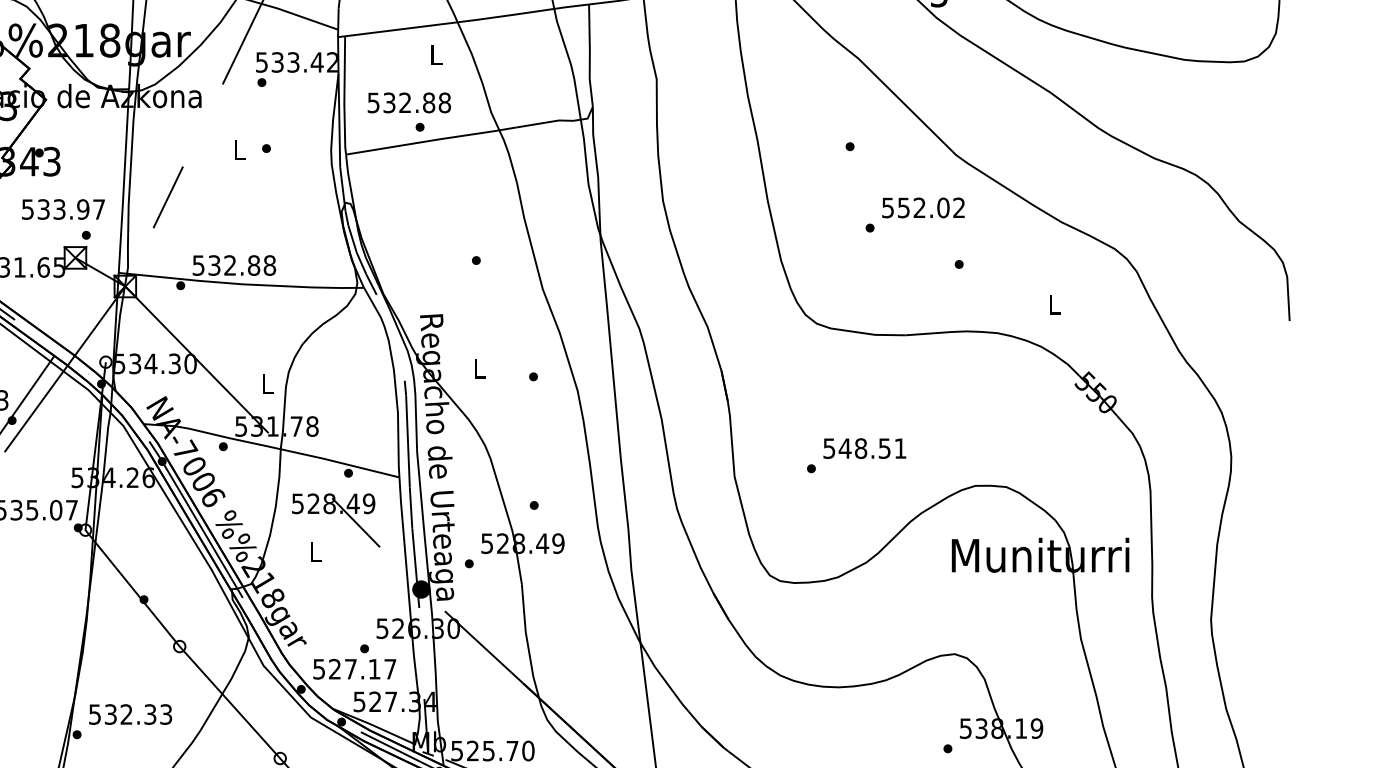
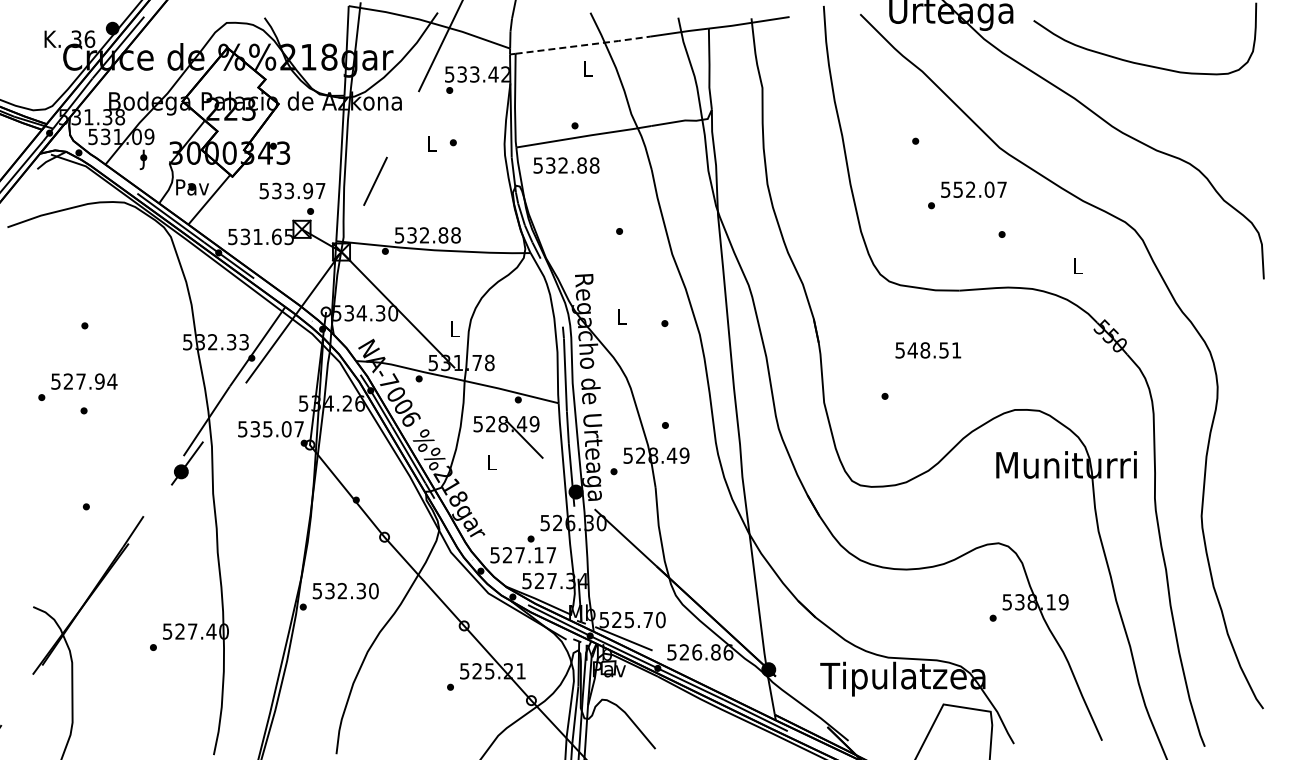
line: (430, 25) -> (583, 45), solid -> dashed
text: (409, 102) -> (566, 165), moved
text: (958, 207) -> (1001, 189), 552.02 -> 552.07
text: (865, 448) -> (928, 350), moved
text: (165, 715) -> (373, 591), 532.33 -> 532.30

